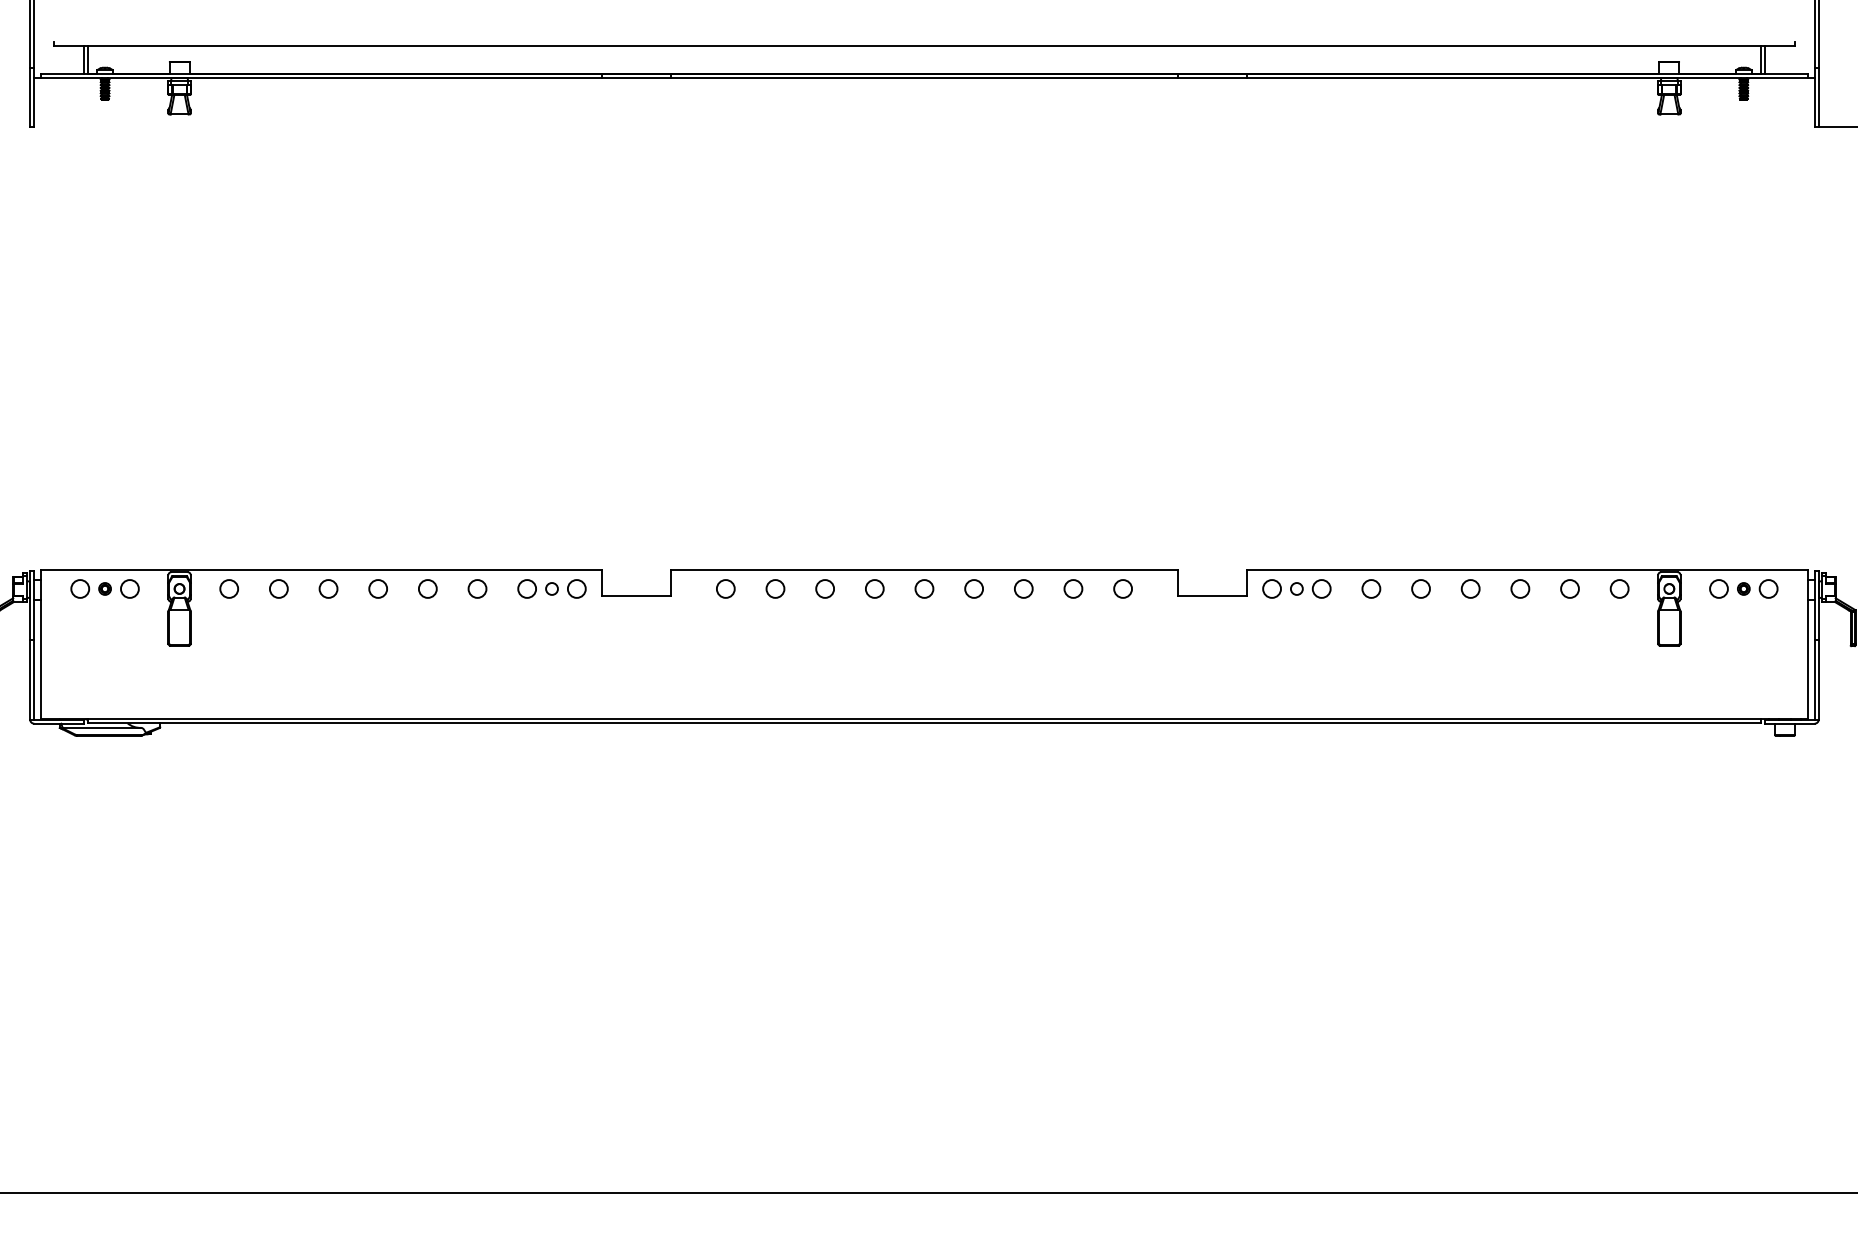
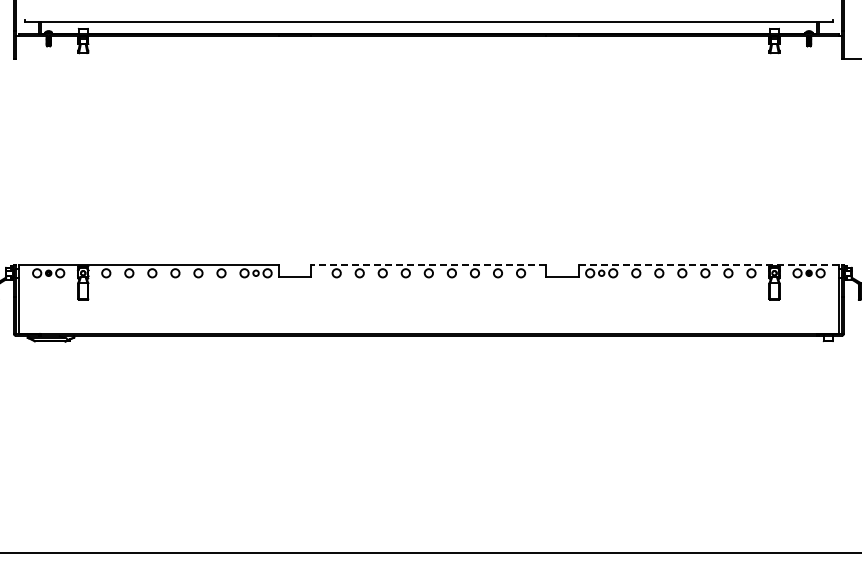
line: (923, 570) -> (428, 264), solid -> dashed
line: (1527, 570) -> (708, 264), solid -> dashed

